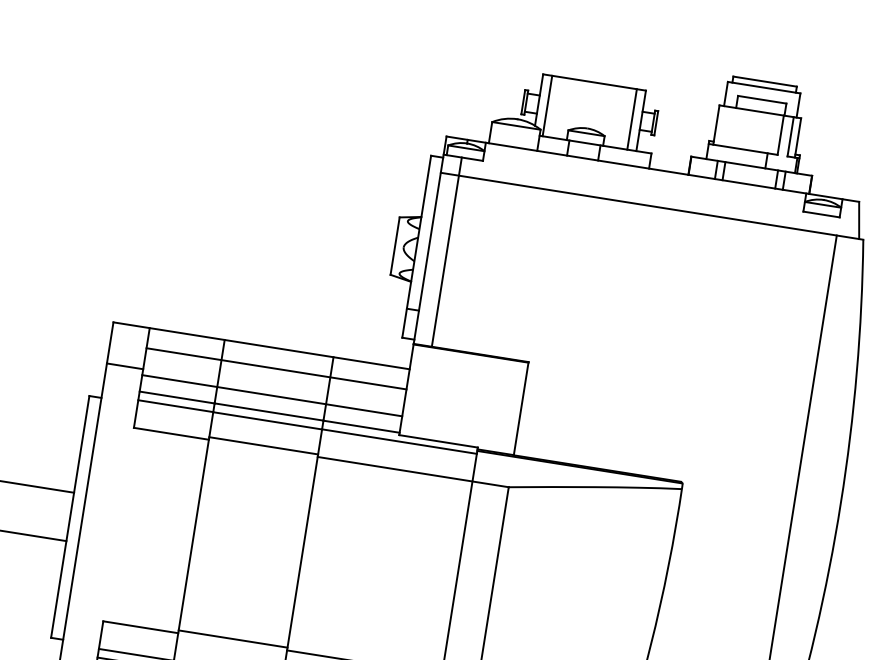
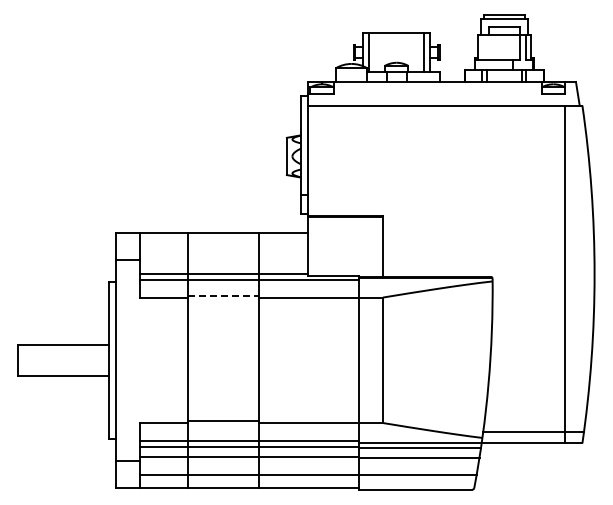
line: (447, 251) -> (320, 154), removed
line: (275, 367) -> (223, 245), removed
line: (271, 395) -> (223, 263), removed
line: (264, 445) -> (224, 295), solid -> dashed

